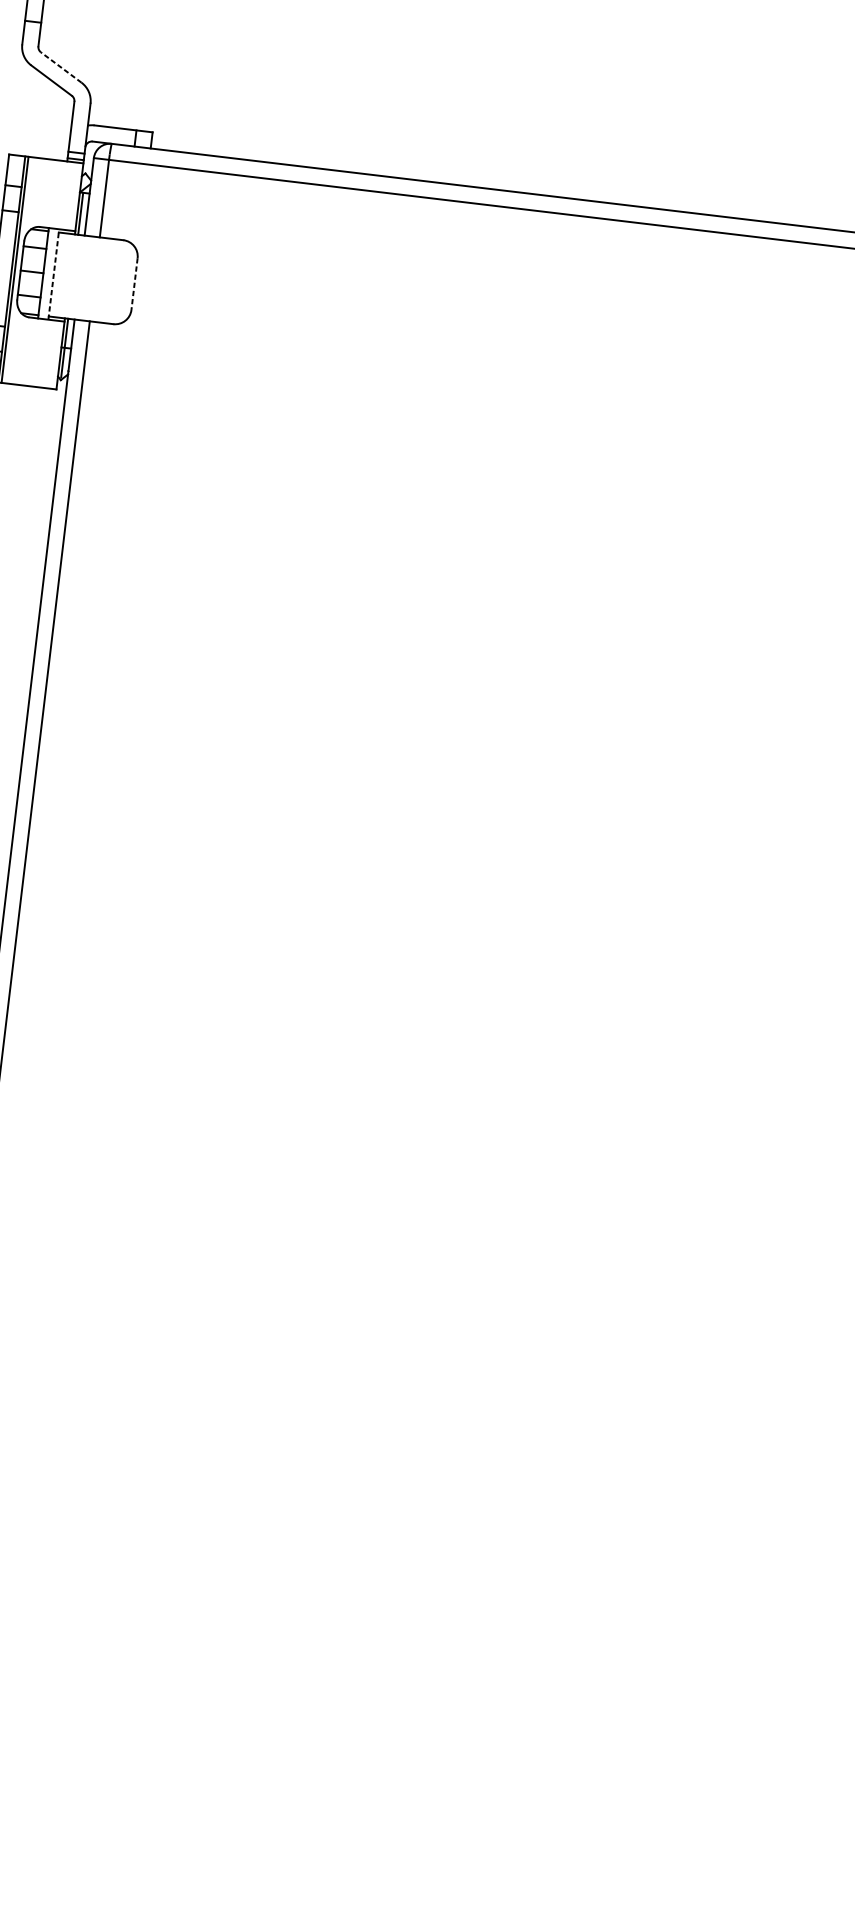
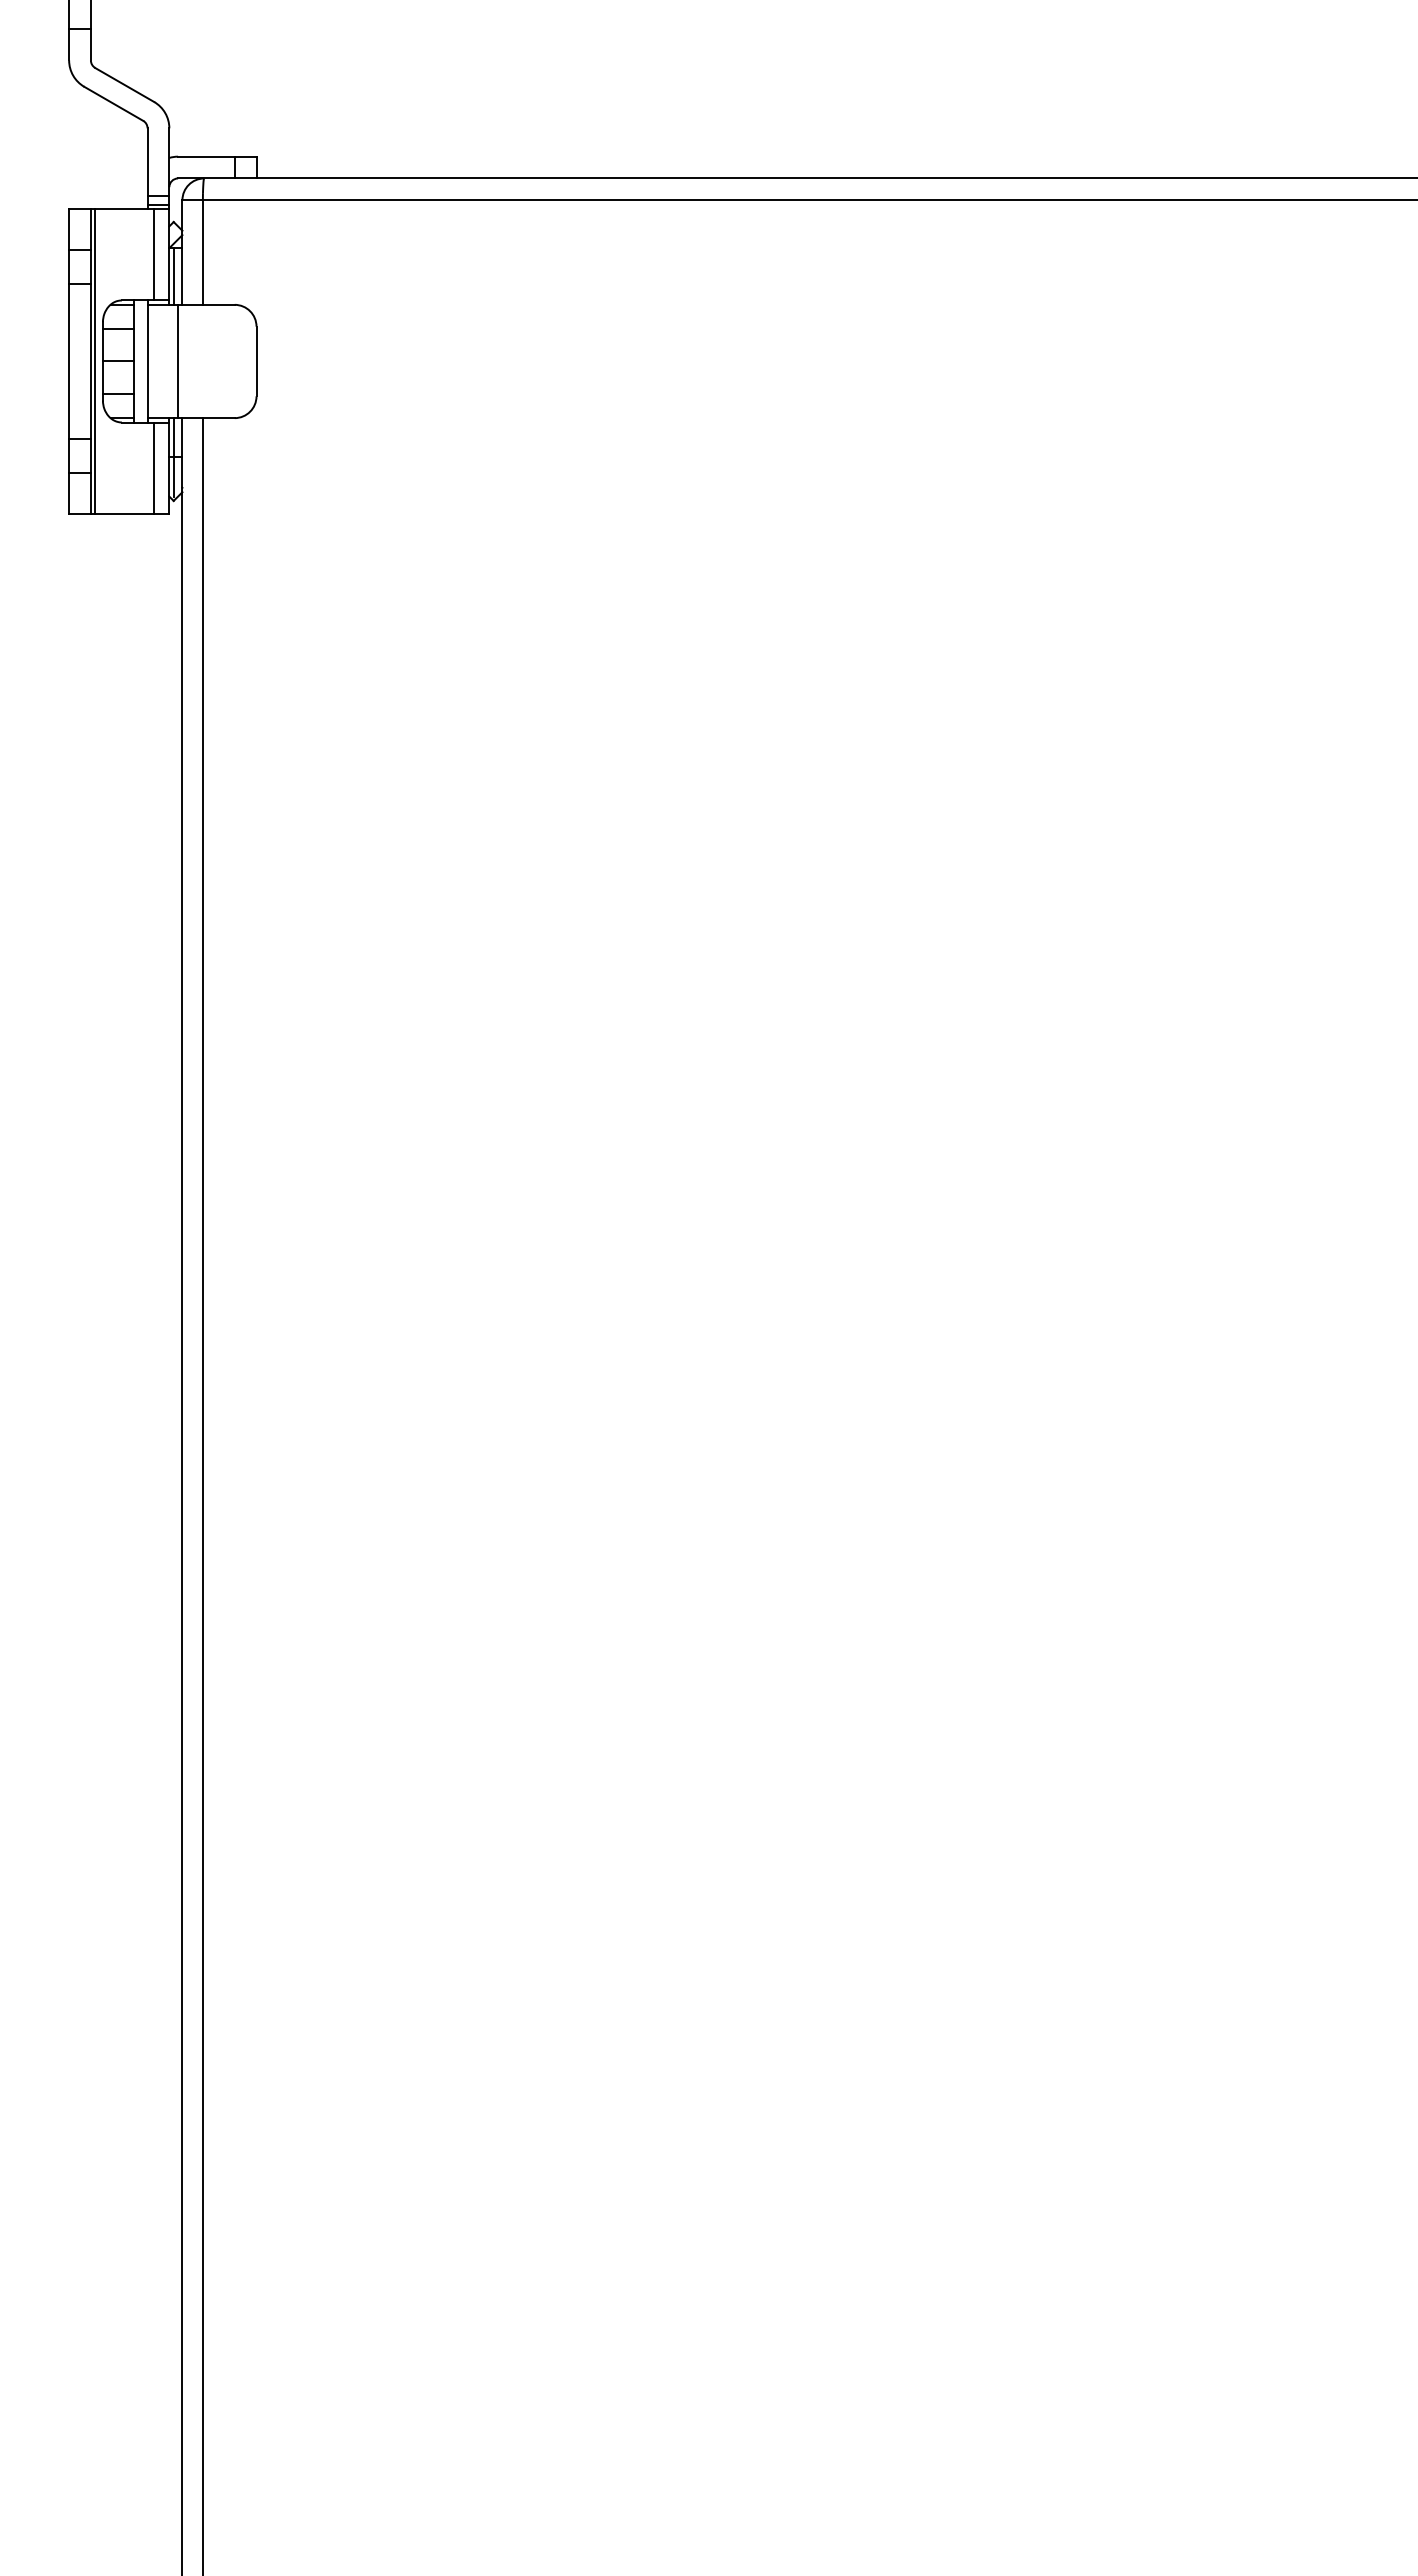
line: (61, 67) -> (124, 84), dashed -> solid
line: (68, 195) -> (154, 254), added
line: (53, 274) -> (147, 361), dashed -> solid
line: (76, 277) -> (178, 361), added
line: (134, 284) -> (256, 361), dashed -> solid
line: (49, 354) -> (154, 468), added

